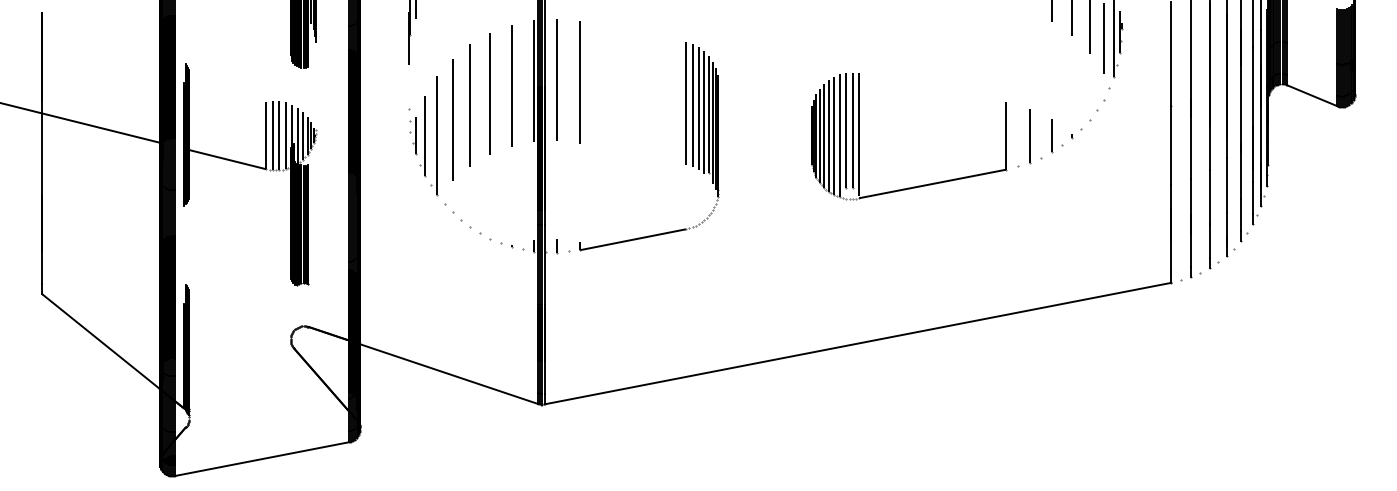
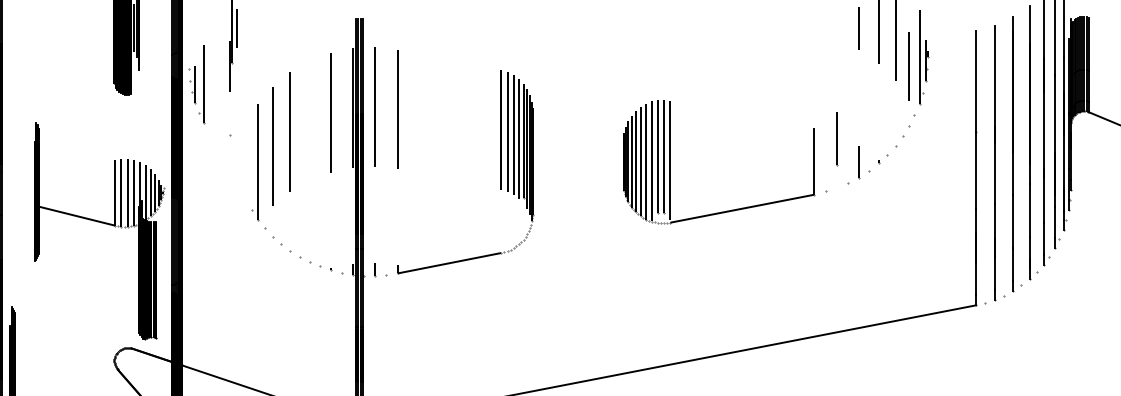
line: (489, 93) -> (308, 120), removed
part: (417, 136) -> (196, 85), moved
line: (1030, 136) -> (837, 138), moved
part: (250, 166) -> (99, 222), moved

